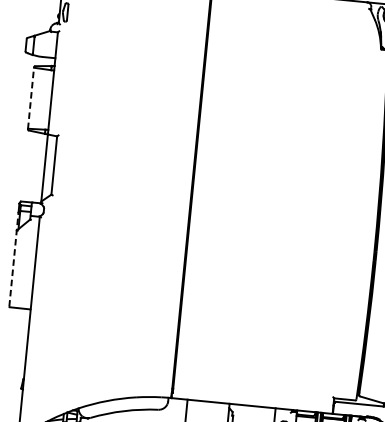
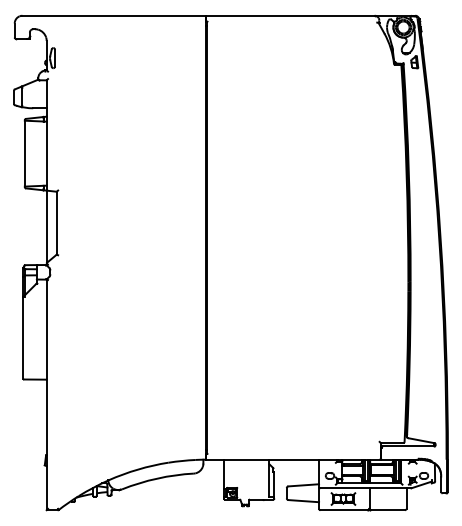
line: (30, 98) -> (24, 153), dashed -> solid
line: (14, 259) -> (23, 327), dashed -> solid

